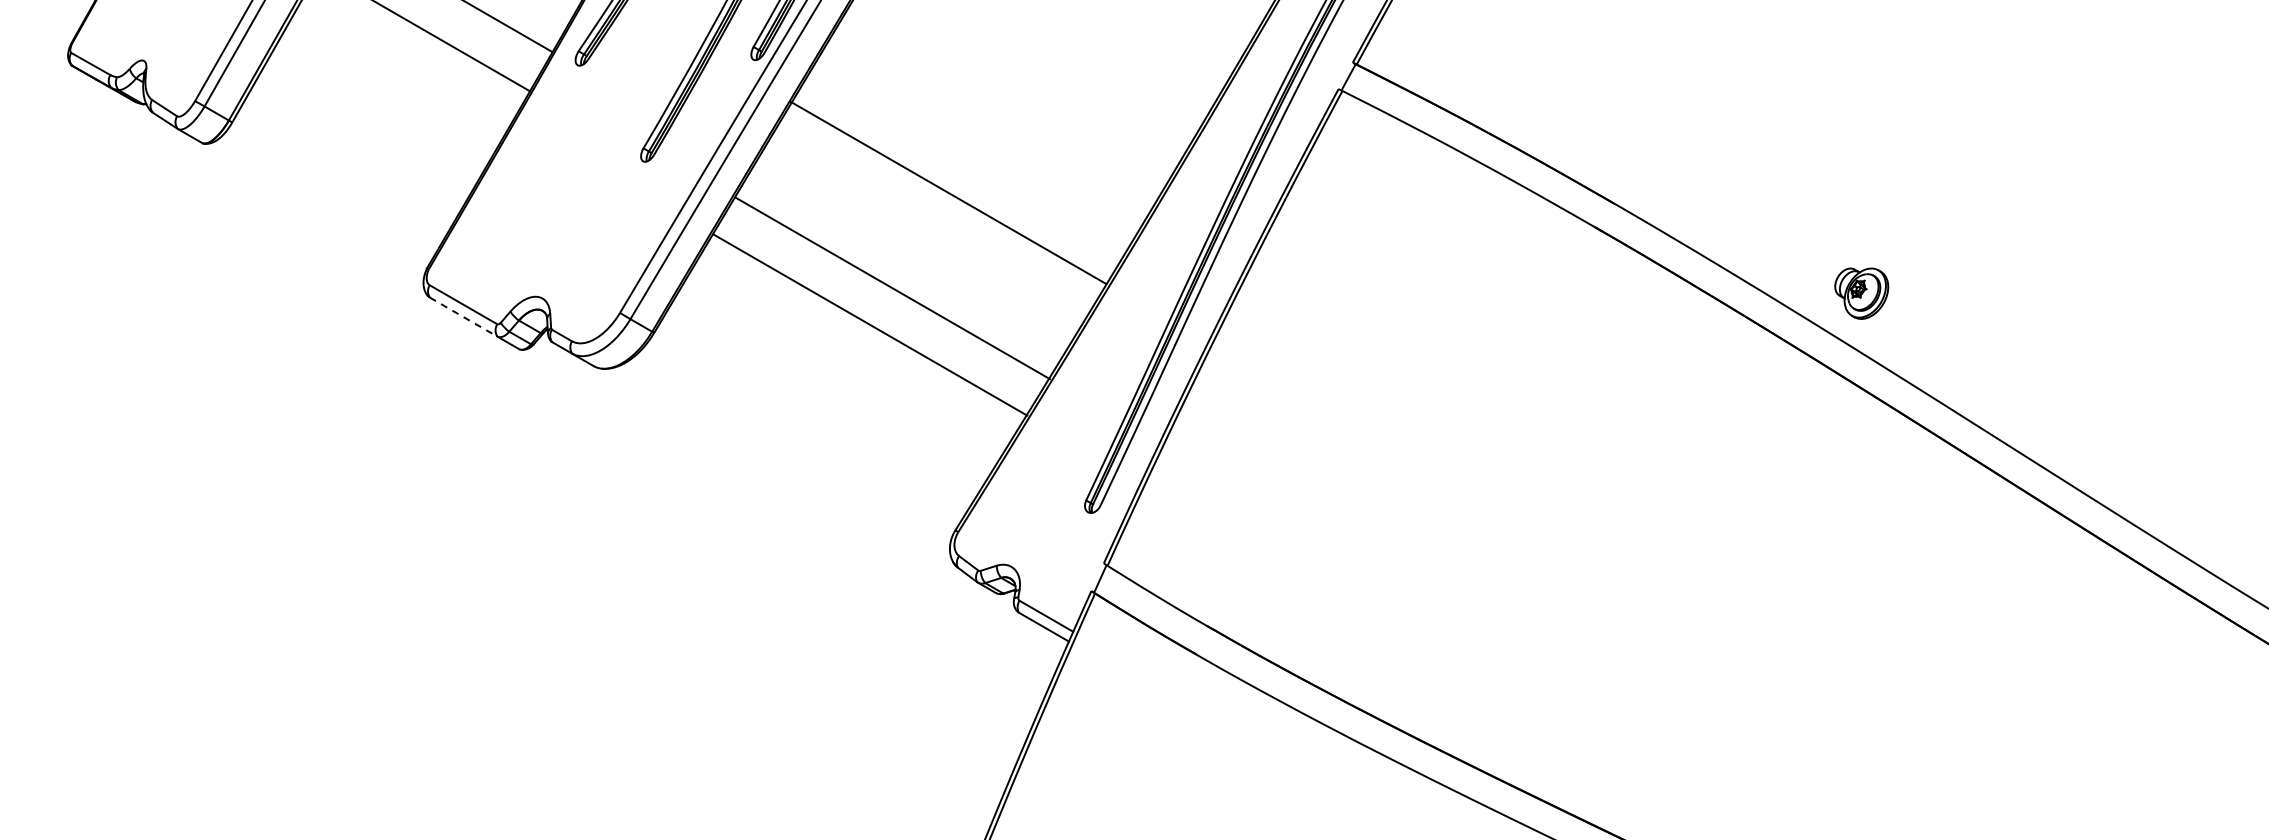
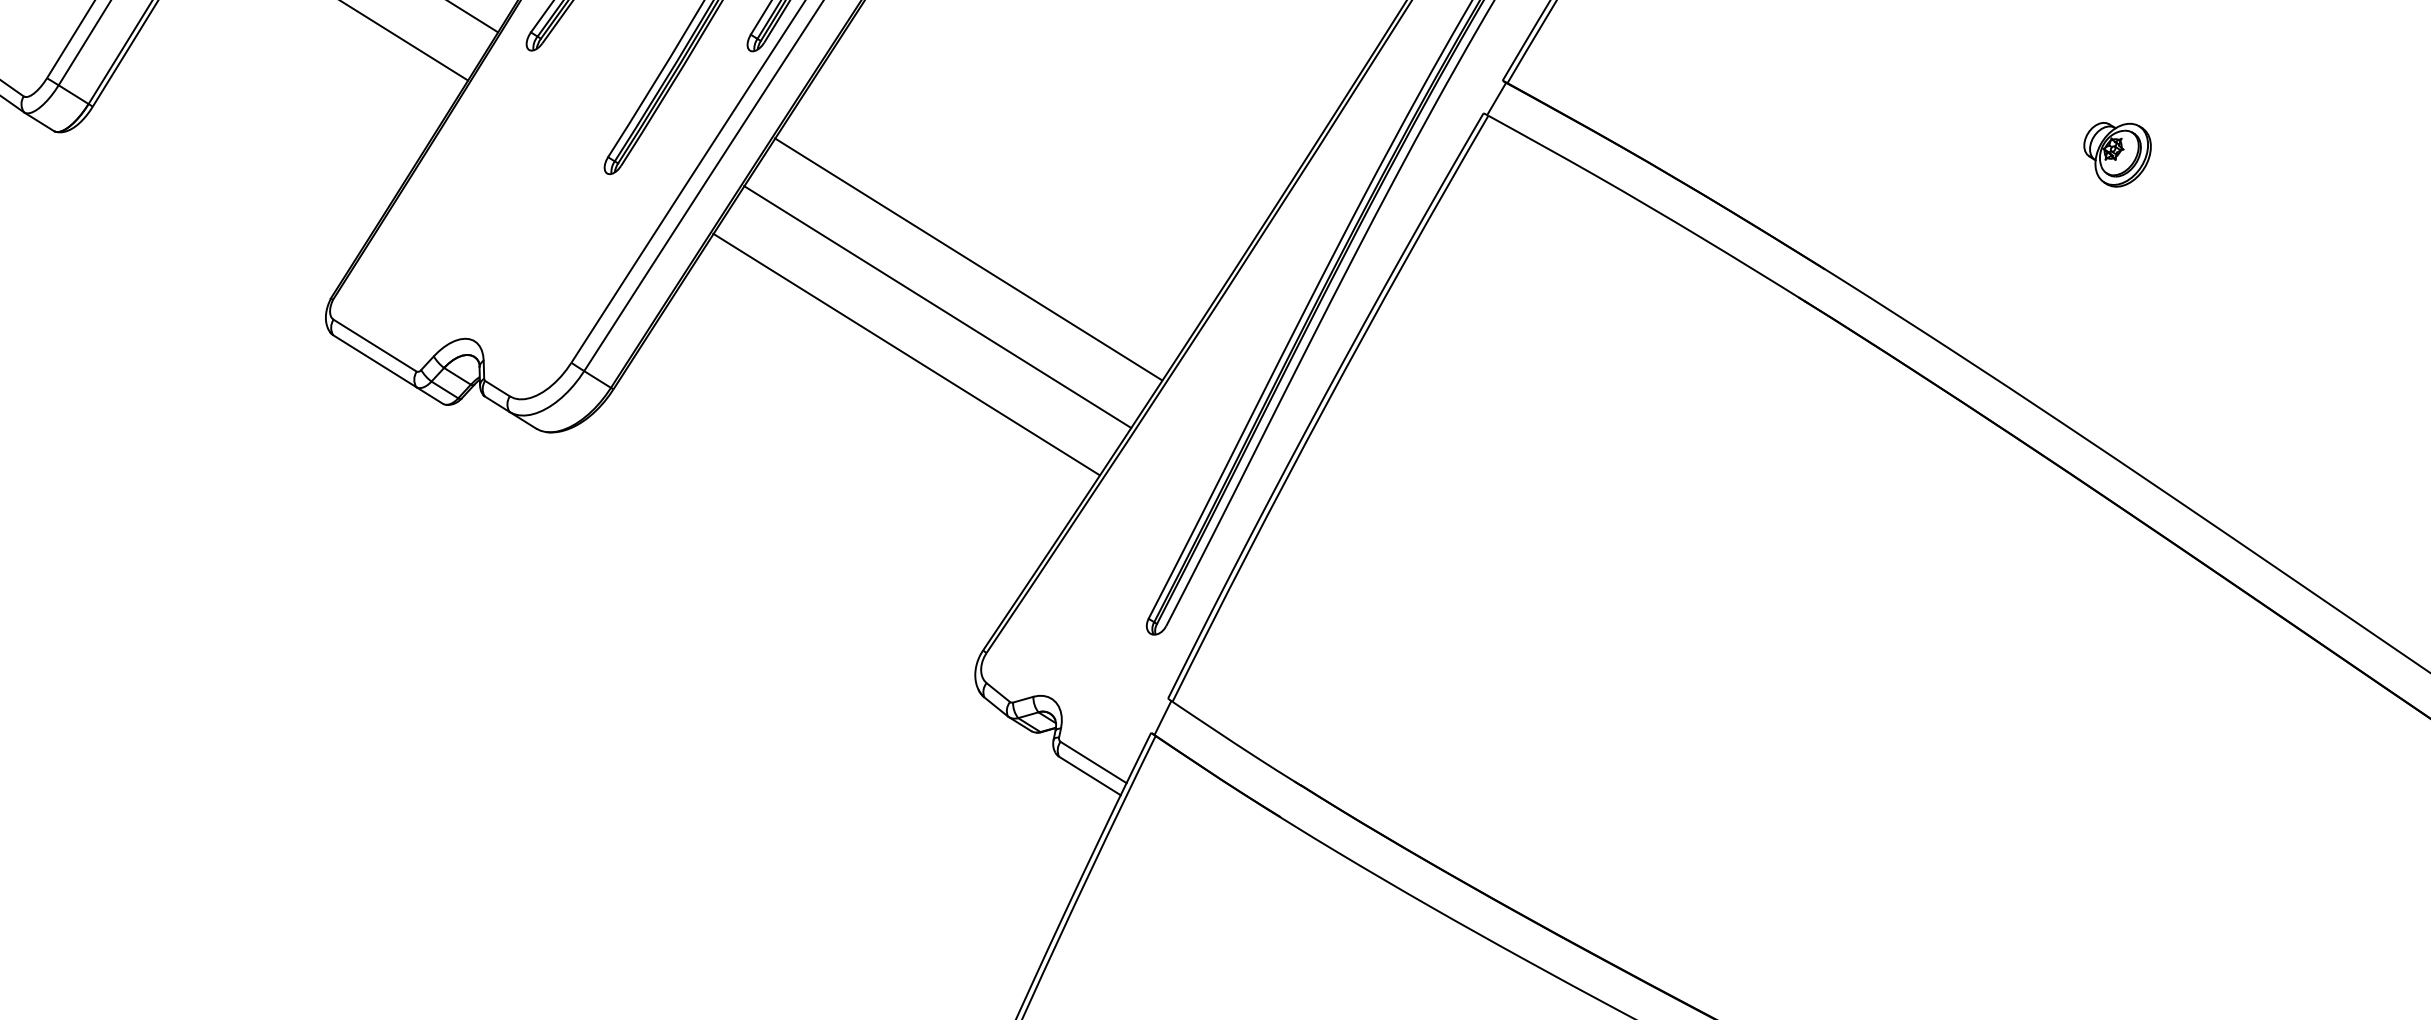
line: (947, 192) -> (967, 259), moved
line: (892, 288) -> (937, 307), moved
part: (1861, 293) -> (2117, 154), moved
line: (464, 317) -> (375, 361), dashed -> solid
line: (870, 324) -> (906, 353), moved

